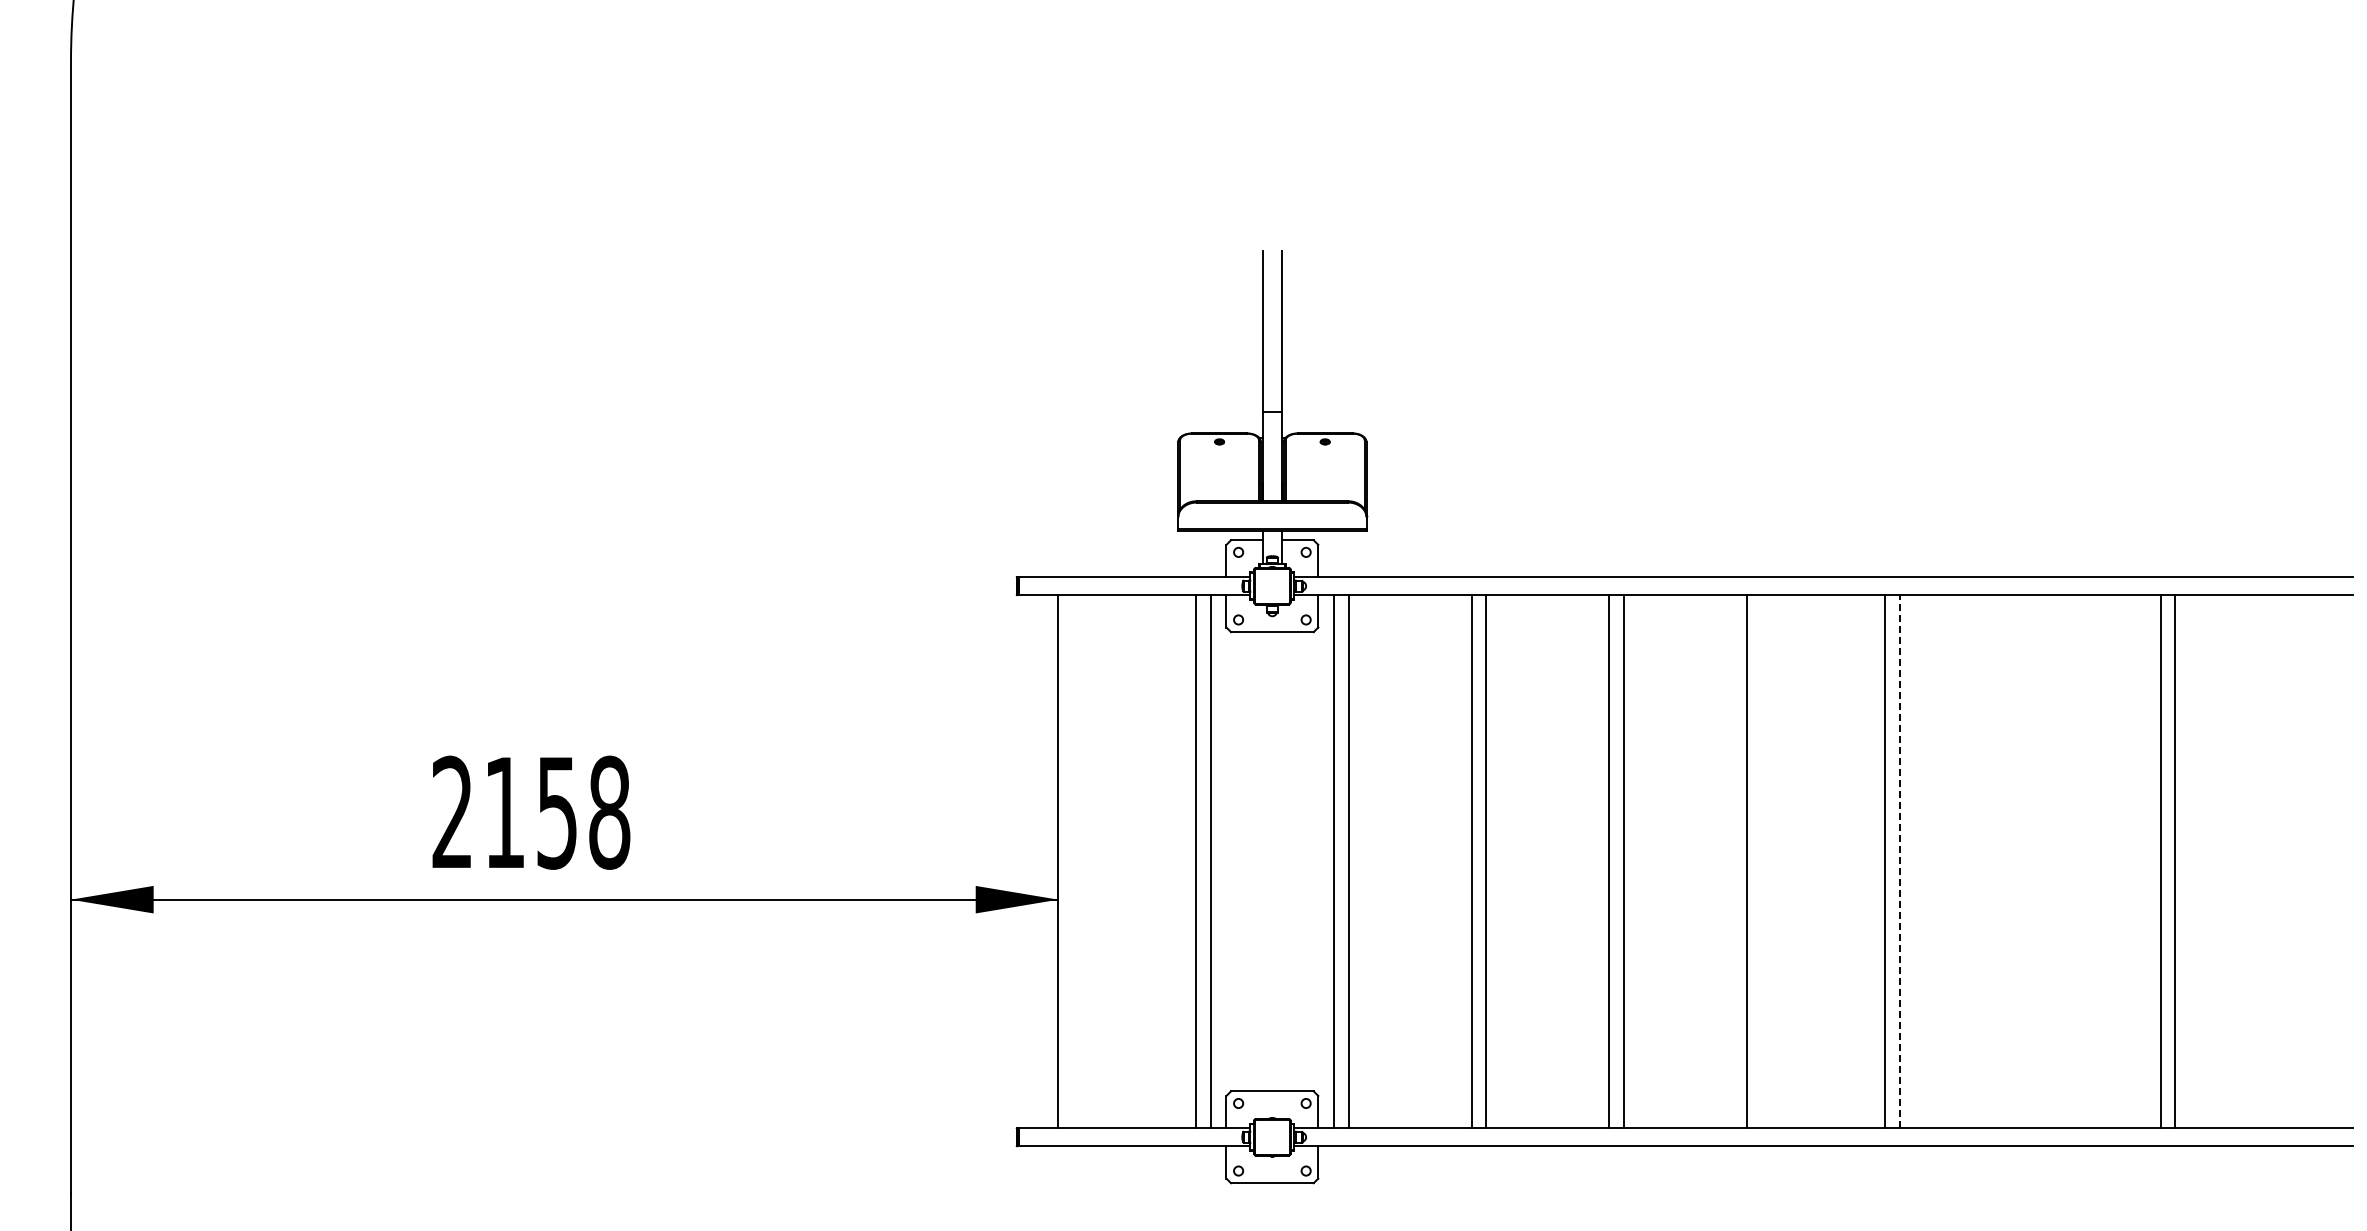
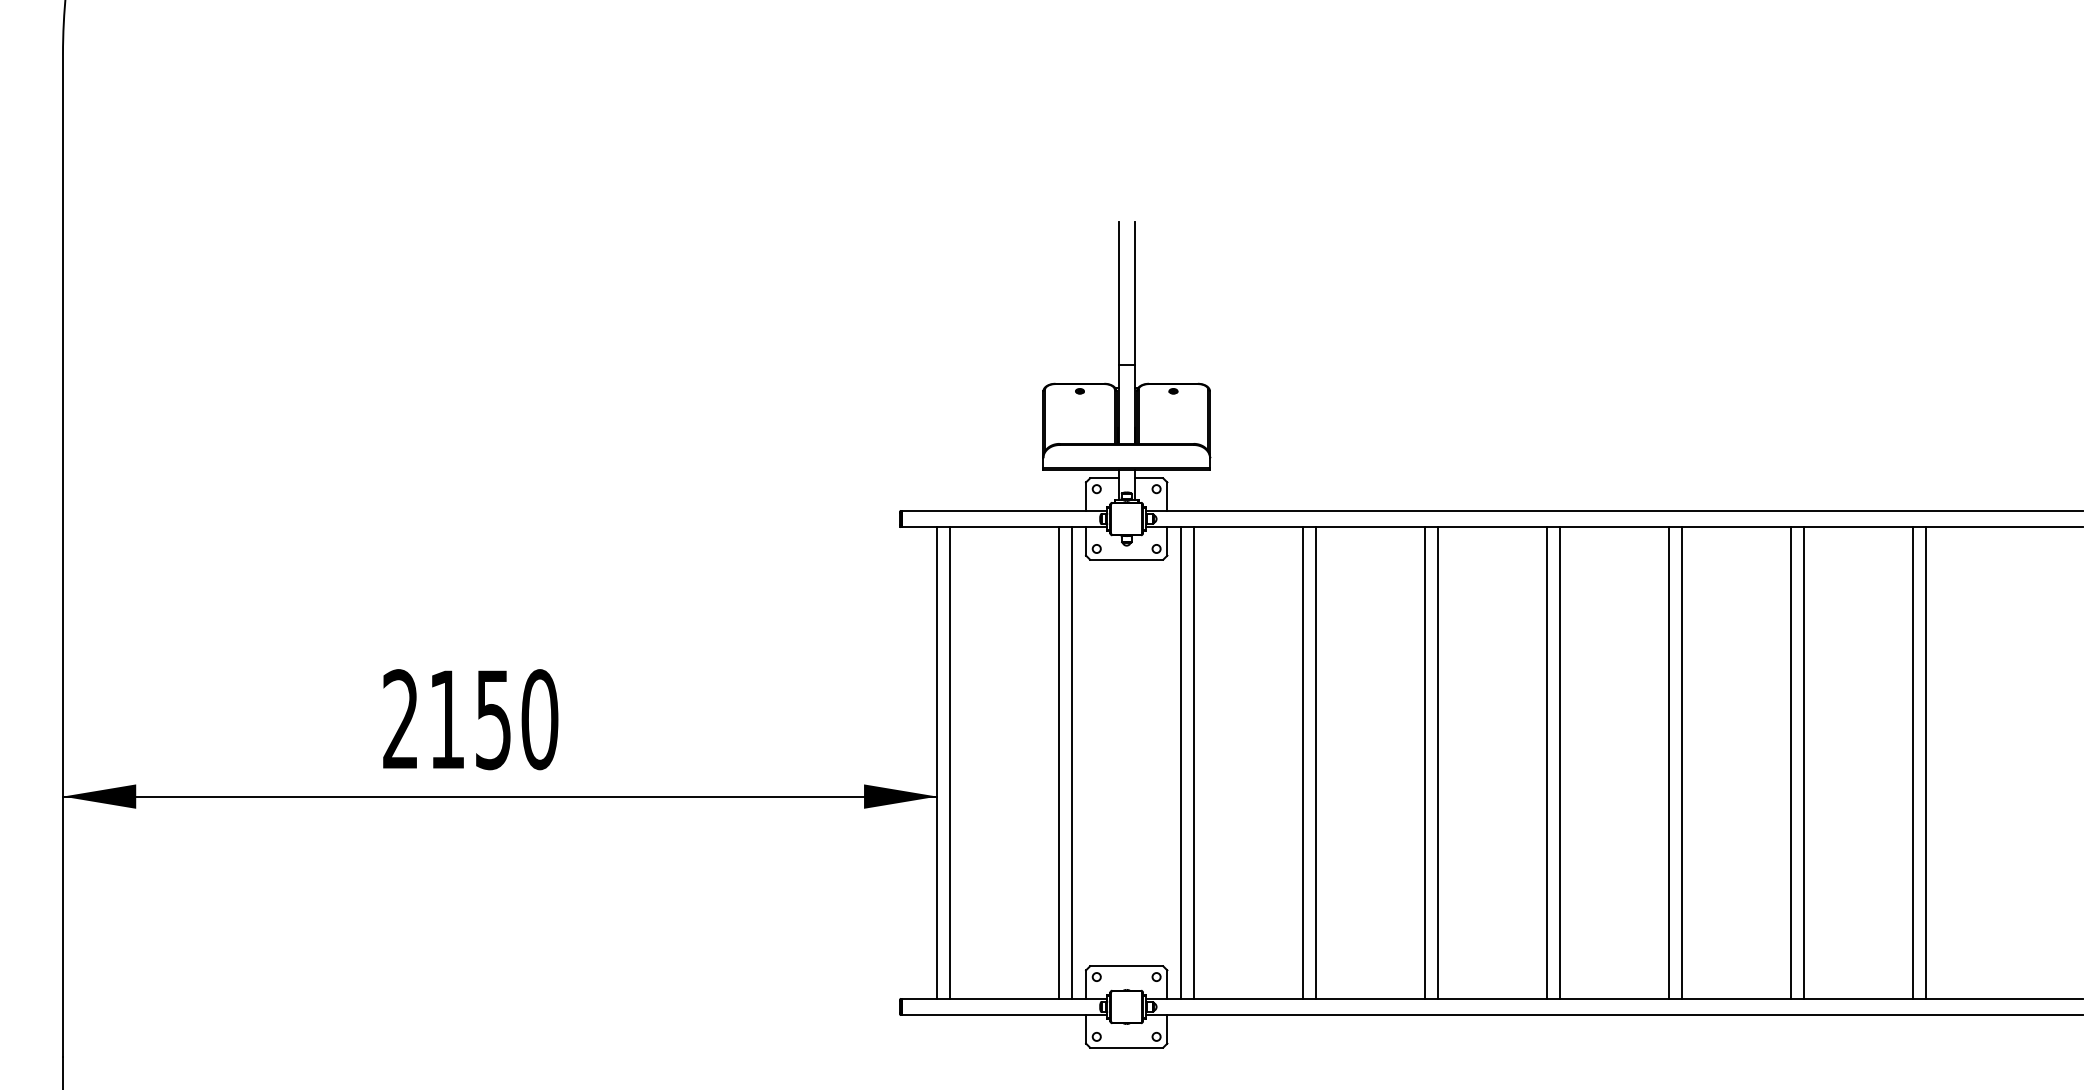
text: (609, 812) -> (539, 719), 2158 -> 2150
line: (1073, 861) -> (950, 762), added
line: (1761, 861) -> (1559, 762), added
line: (1899, 861) -> (1681, 762), dashed -> solid
line: (2022, 861) -> (1790, 762), added
line: (2037, 861) -> (1804, 762), added

